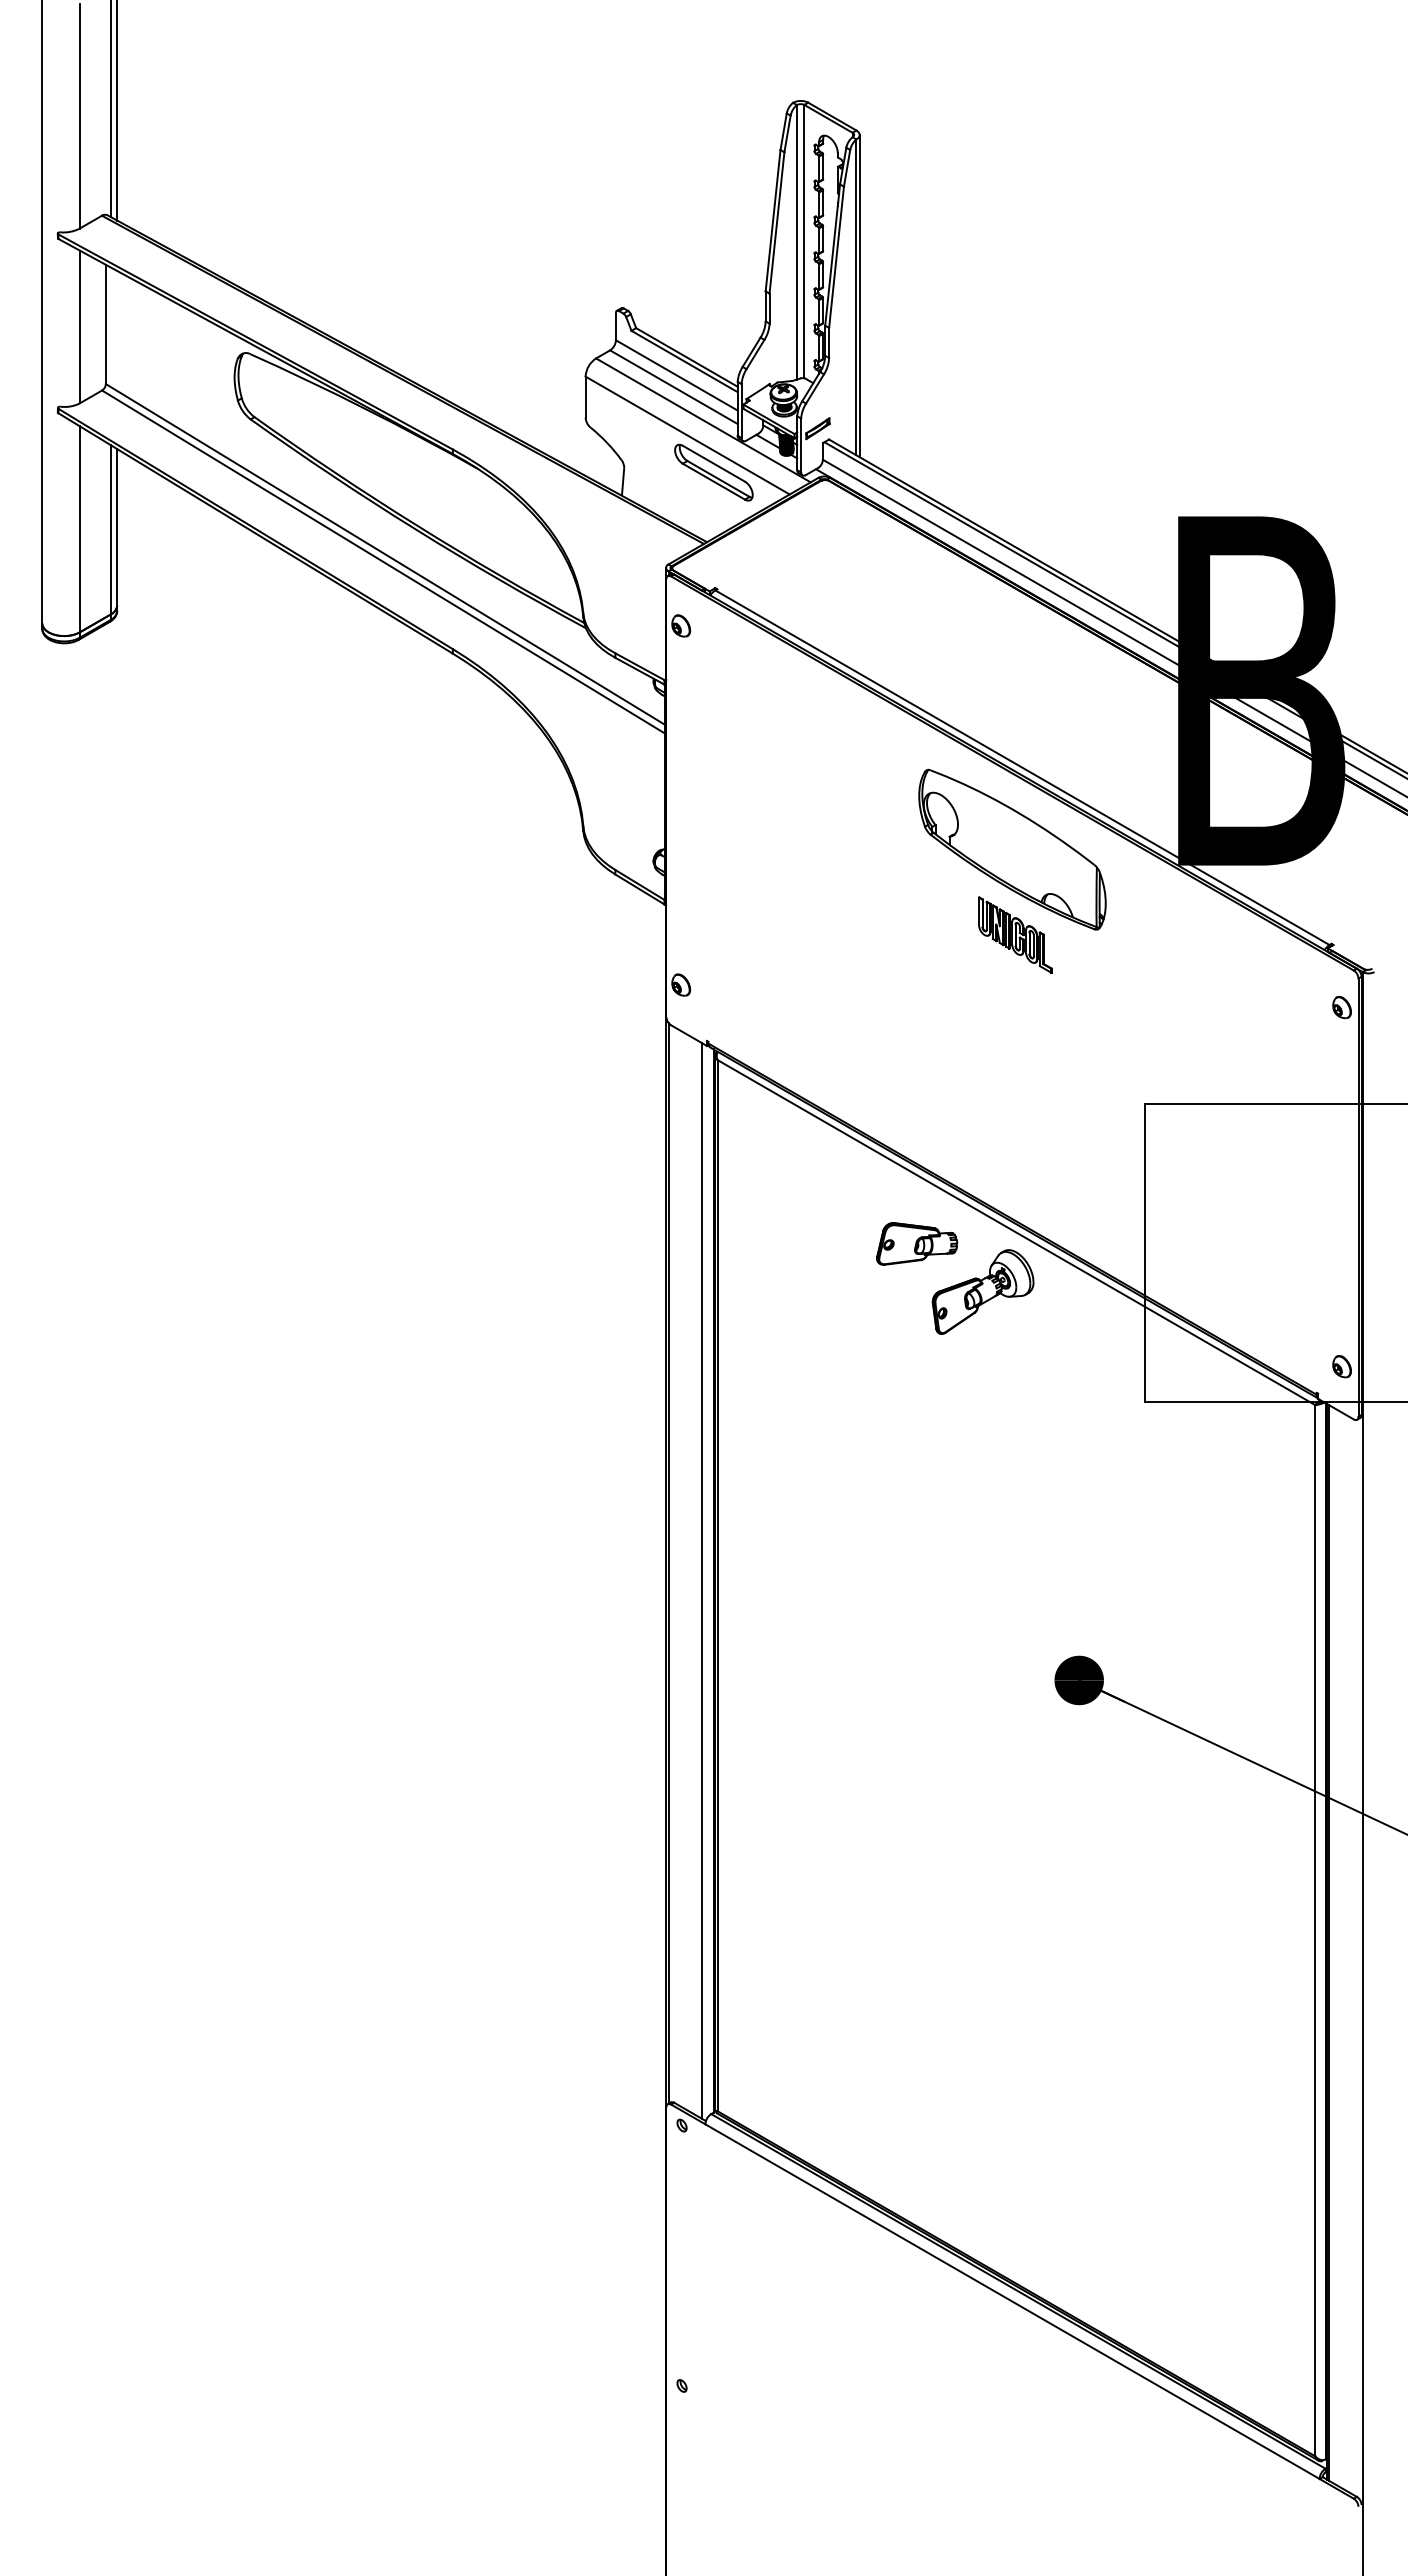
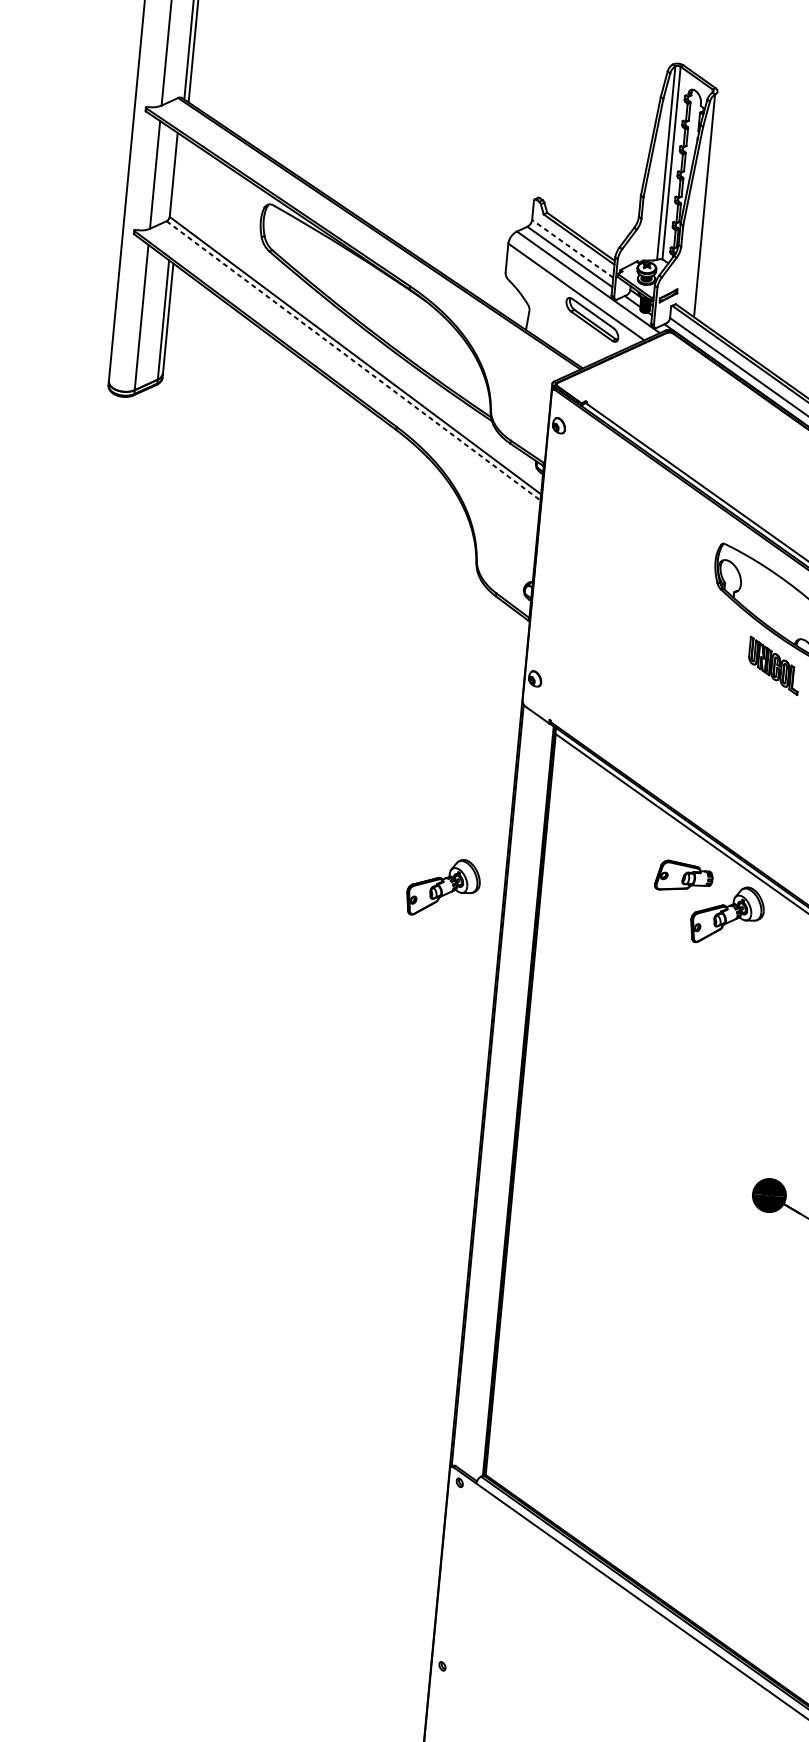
line: (859, 295) -> (706, 204), removed
line: (676, 375) -> (572, 248), solid -> dashed
line: (383, 562) -> (353, 361), solid -> dashed
part: (579, 1290) -> (443, 887), added
line: (701, 1580) -> (509, 1099), removed

